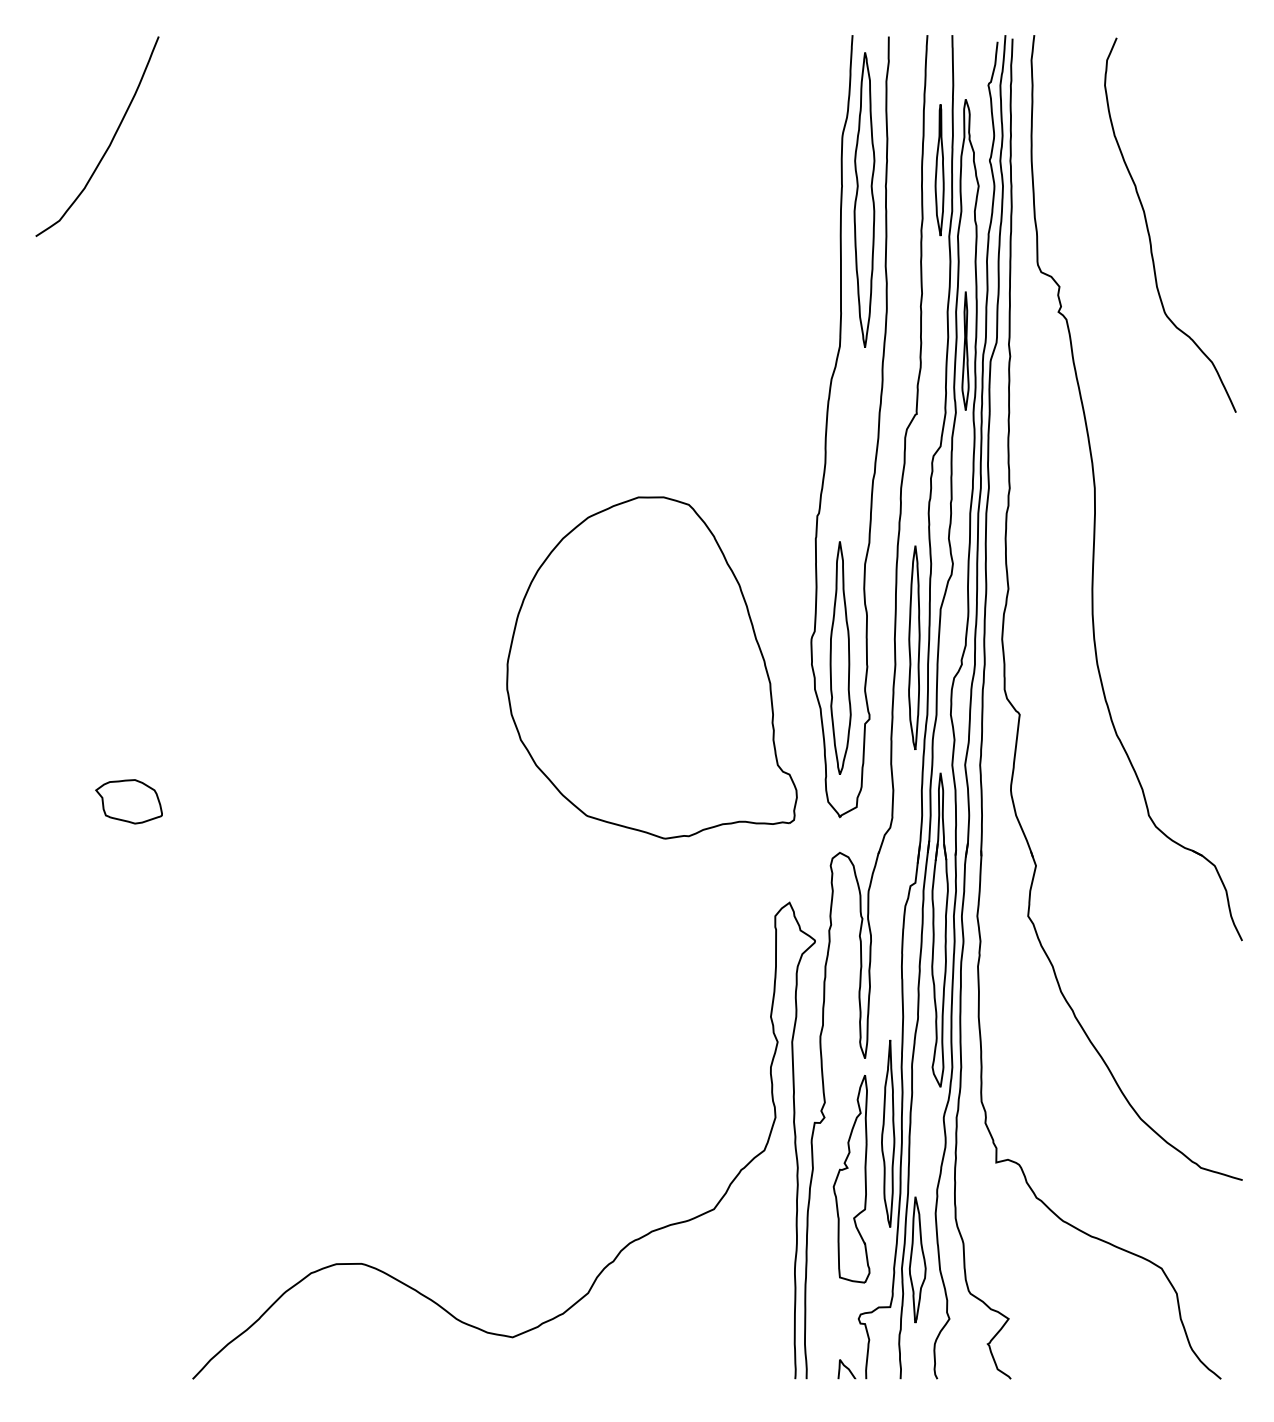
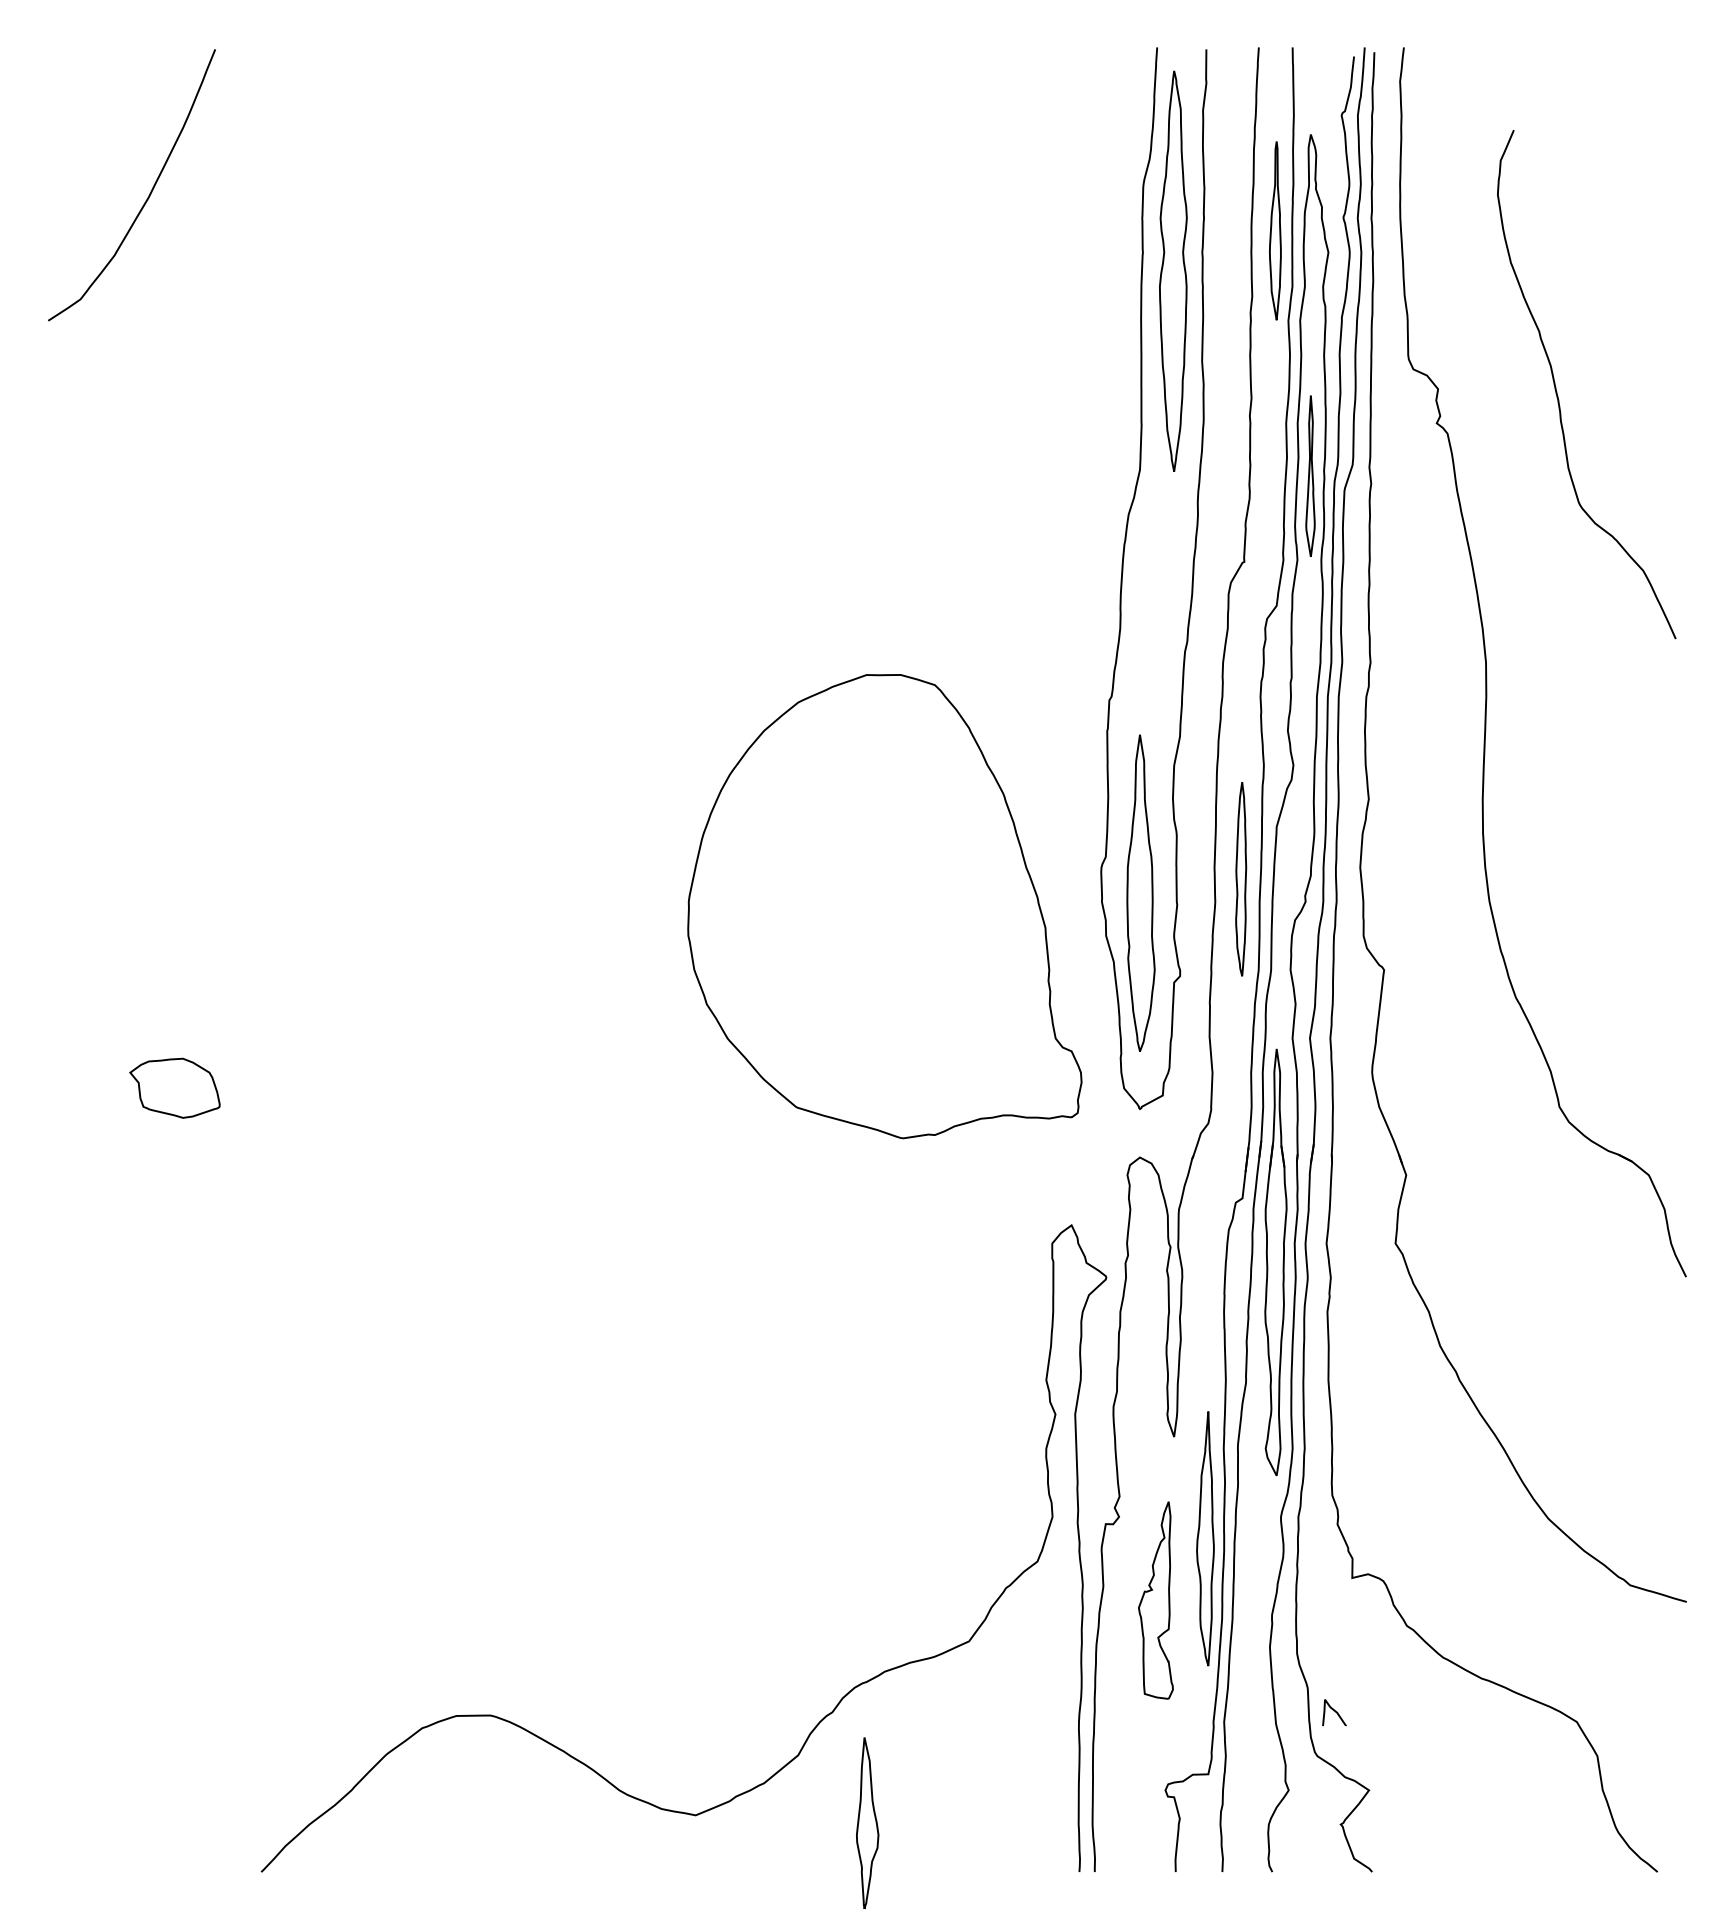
curve: (1148, 230) -> (1557, 391), moved
part: (914, 647) -> (1241, 878), size x0.7
part: (851, 1179) -> (1155, 1600), size x0.7
part: (917, 1259) -> (867, 1822), moved
curve: (846, 1368) -> (1334, 1711), moved

